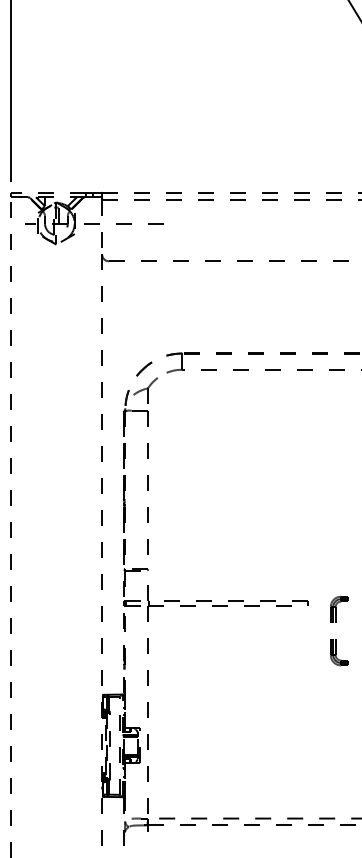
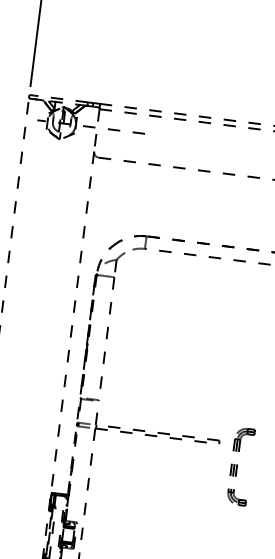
part: (338, 630) -> (240, 466), size x1.43

